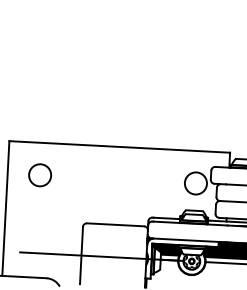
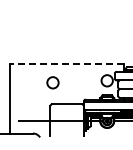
line: (120, 147) -> (67, 64), solid -> dashed
circle: (39, 174) -> (52, 82), moved

